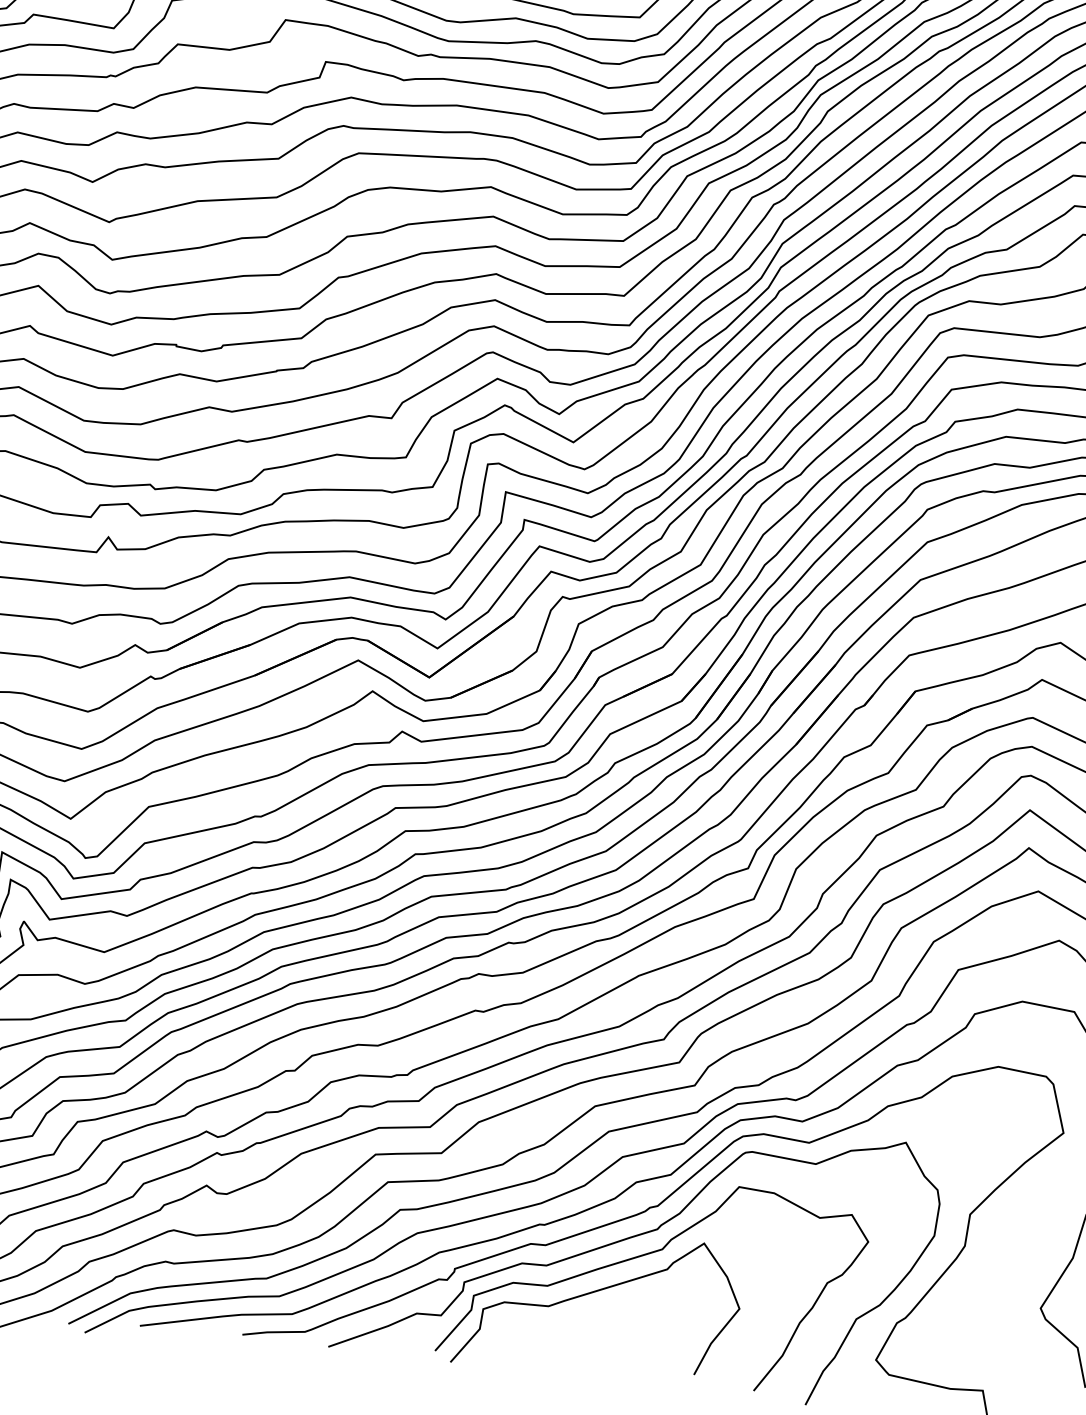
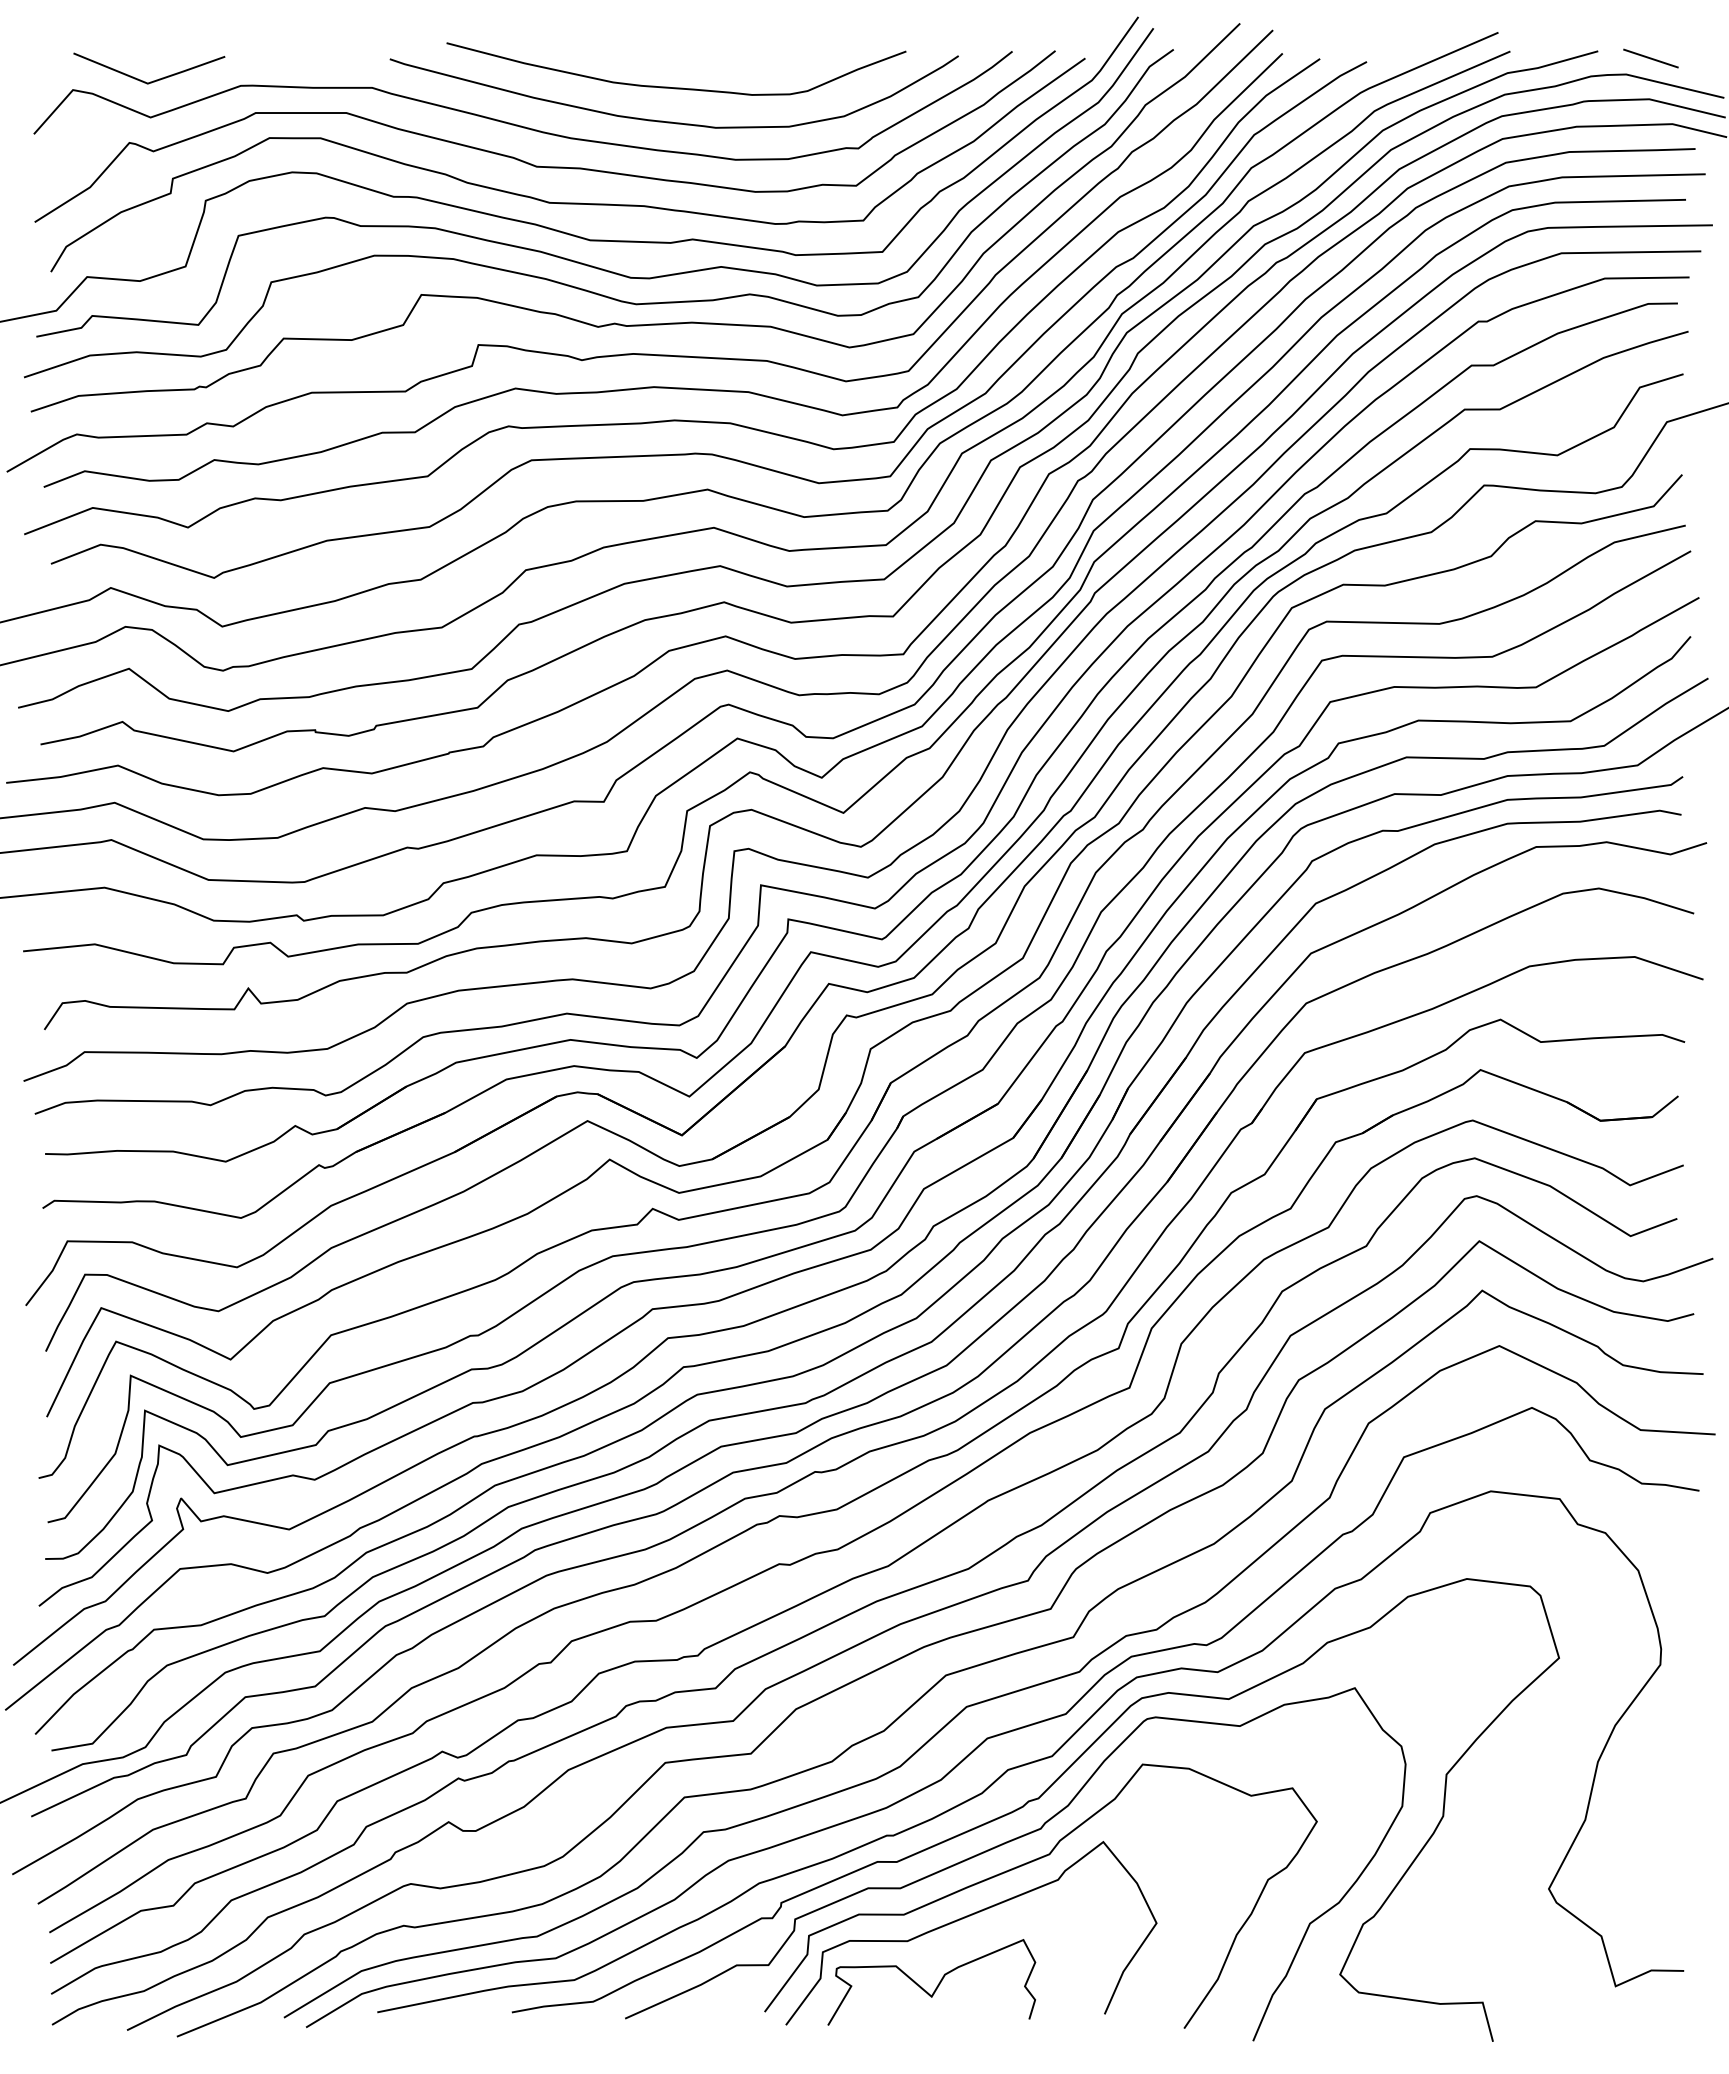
curve: (567, 1342) -> (936, 1986), added

